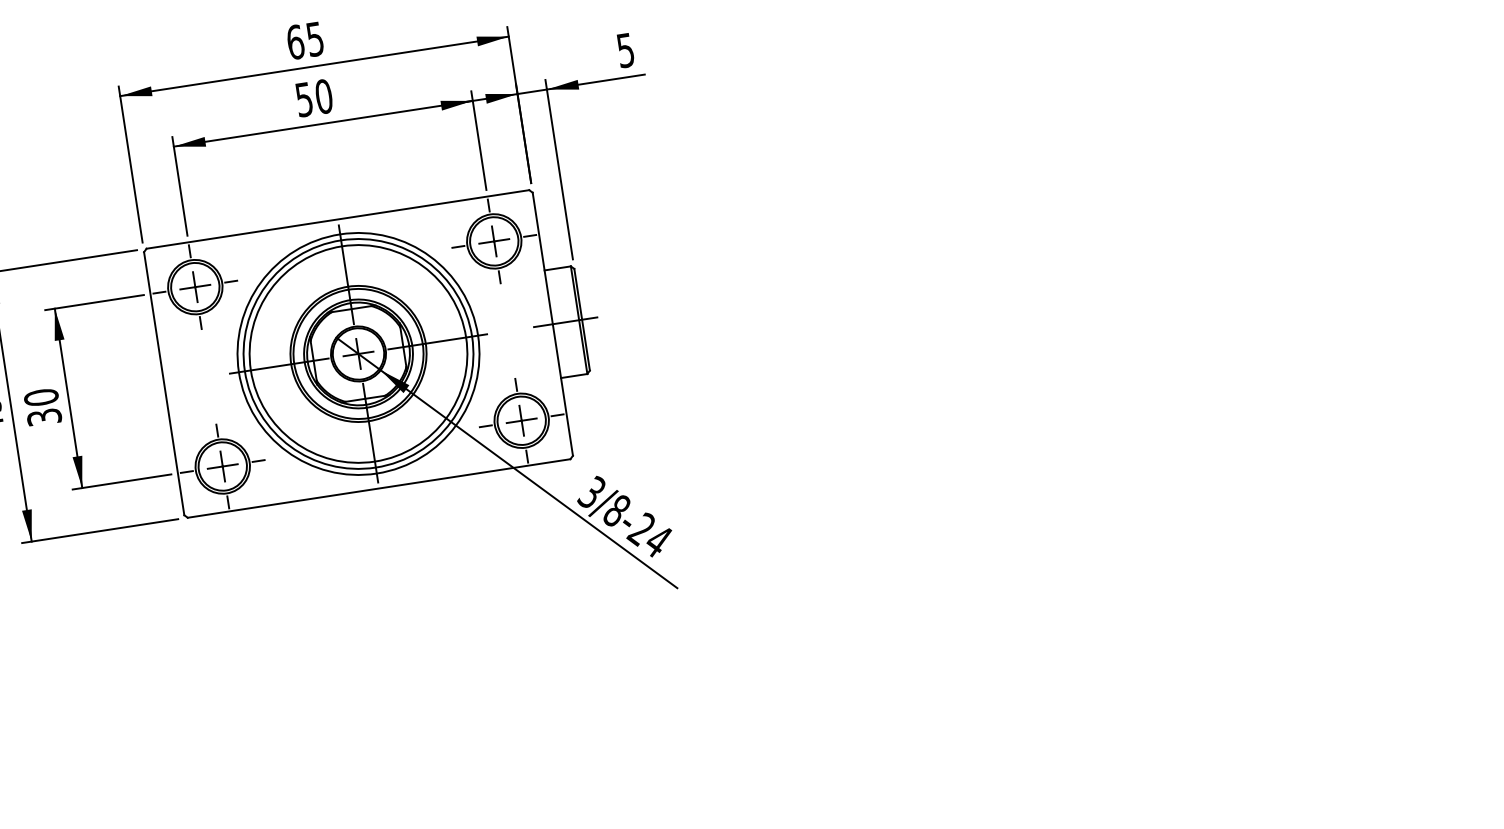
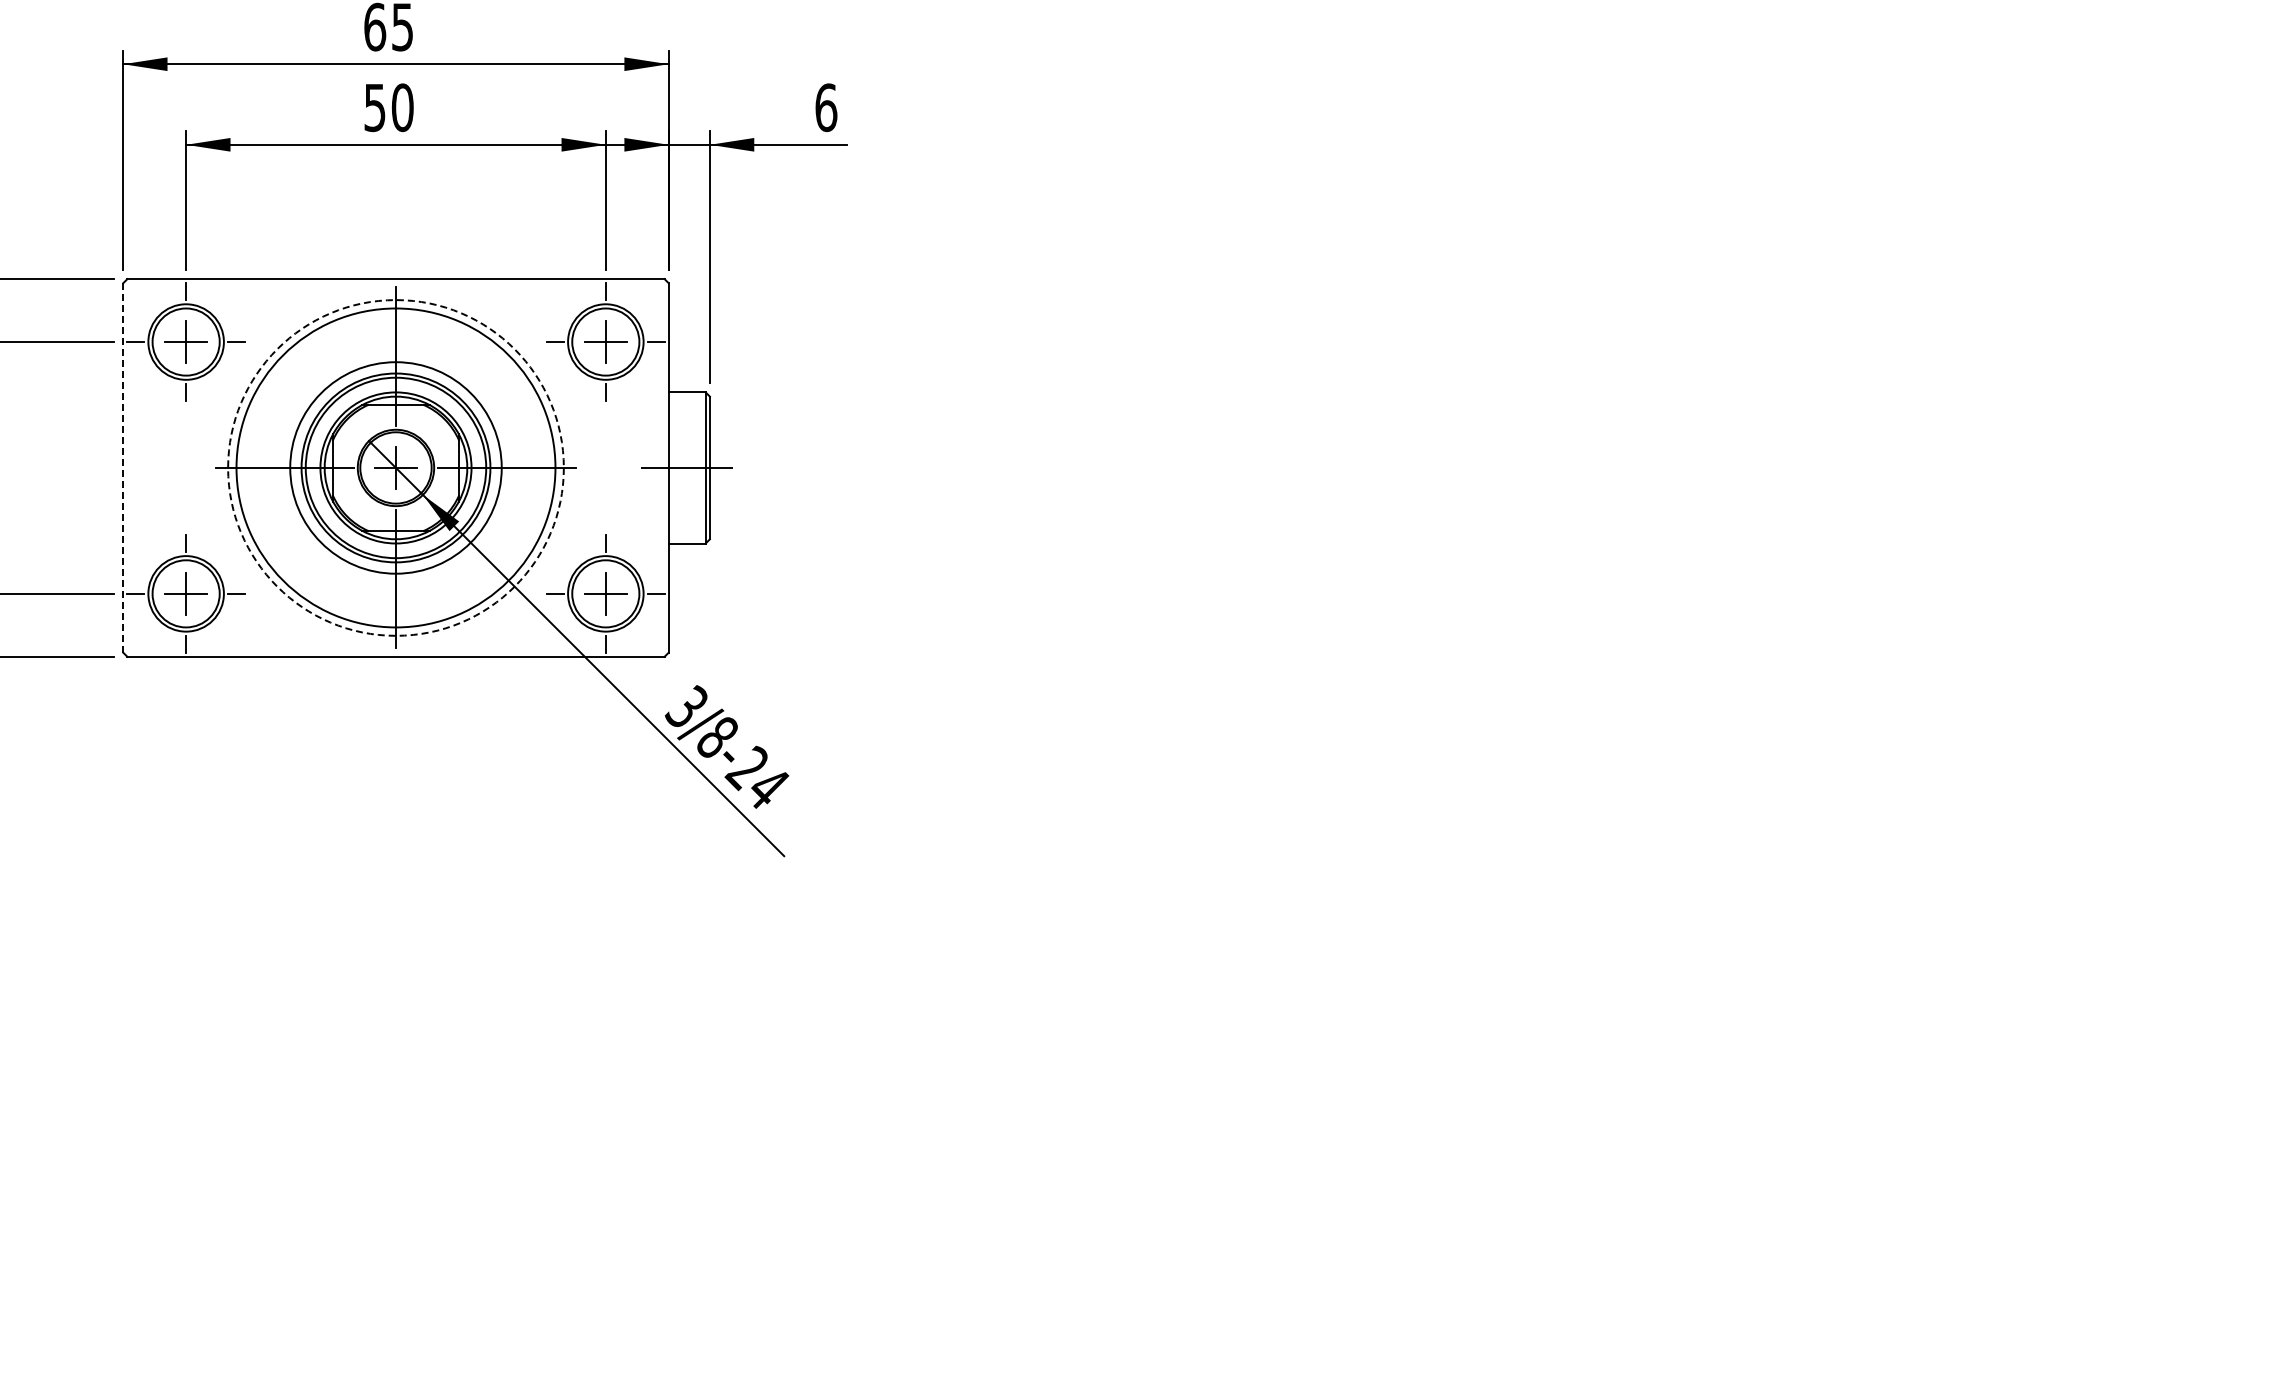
text: (625, 50) -> (826, 107), 5 -> 6
circle: (358, 353) -> (395, 467), size x0.7
circle: (358, 353) -> (395, 467), solid -> dashed
line: (164, 383) -> (123, 467), solid -> dashed

